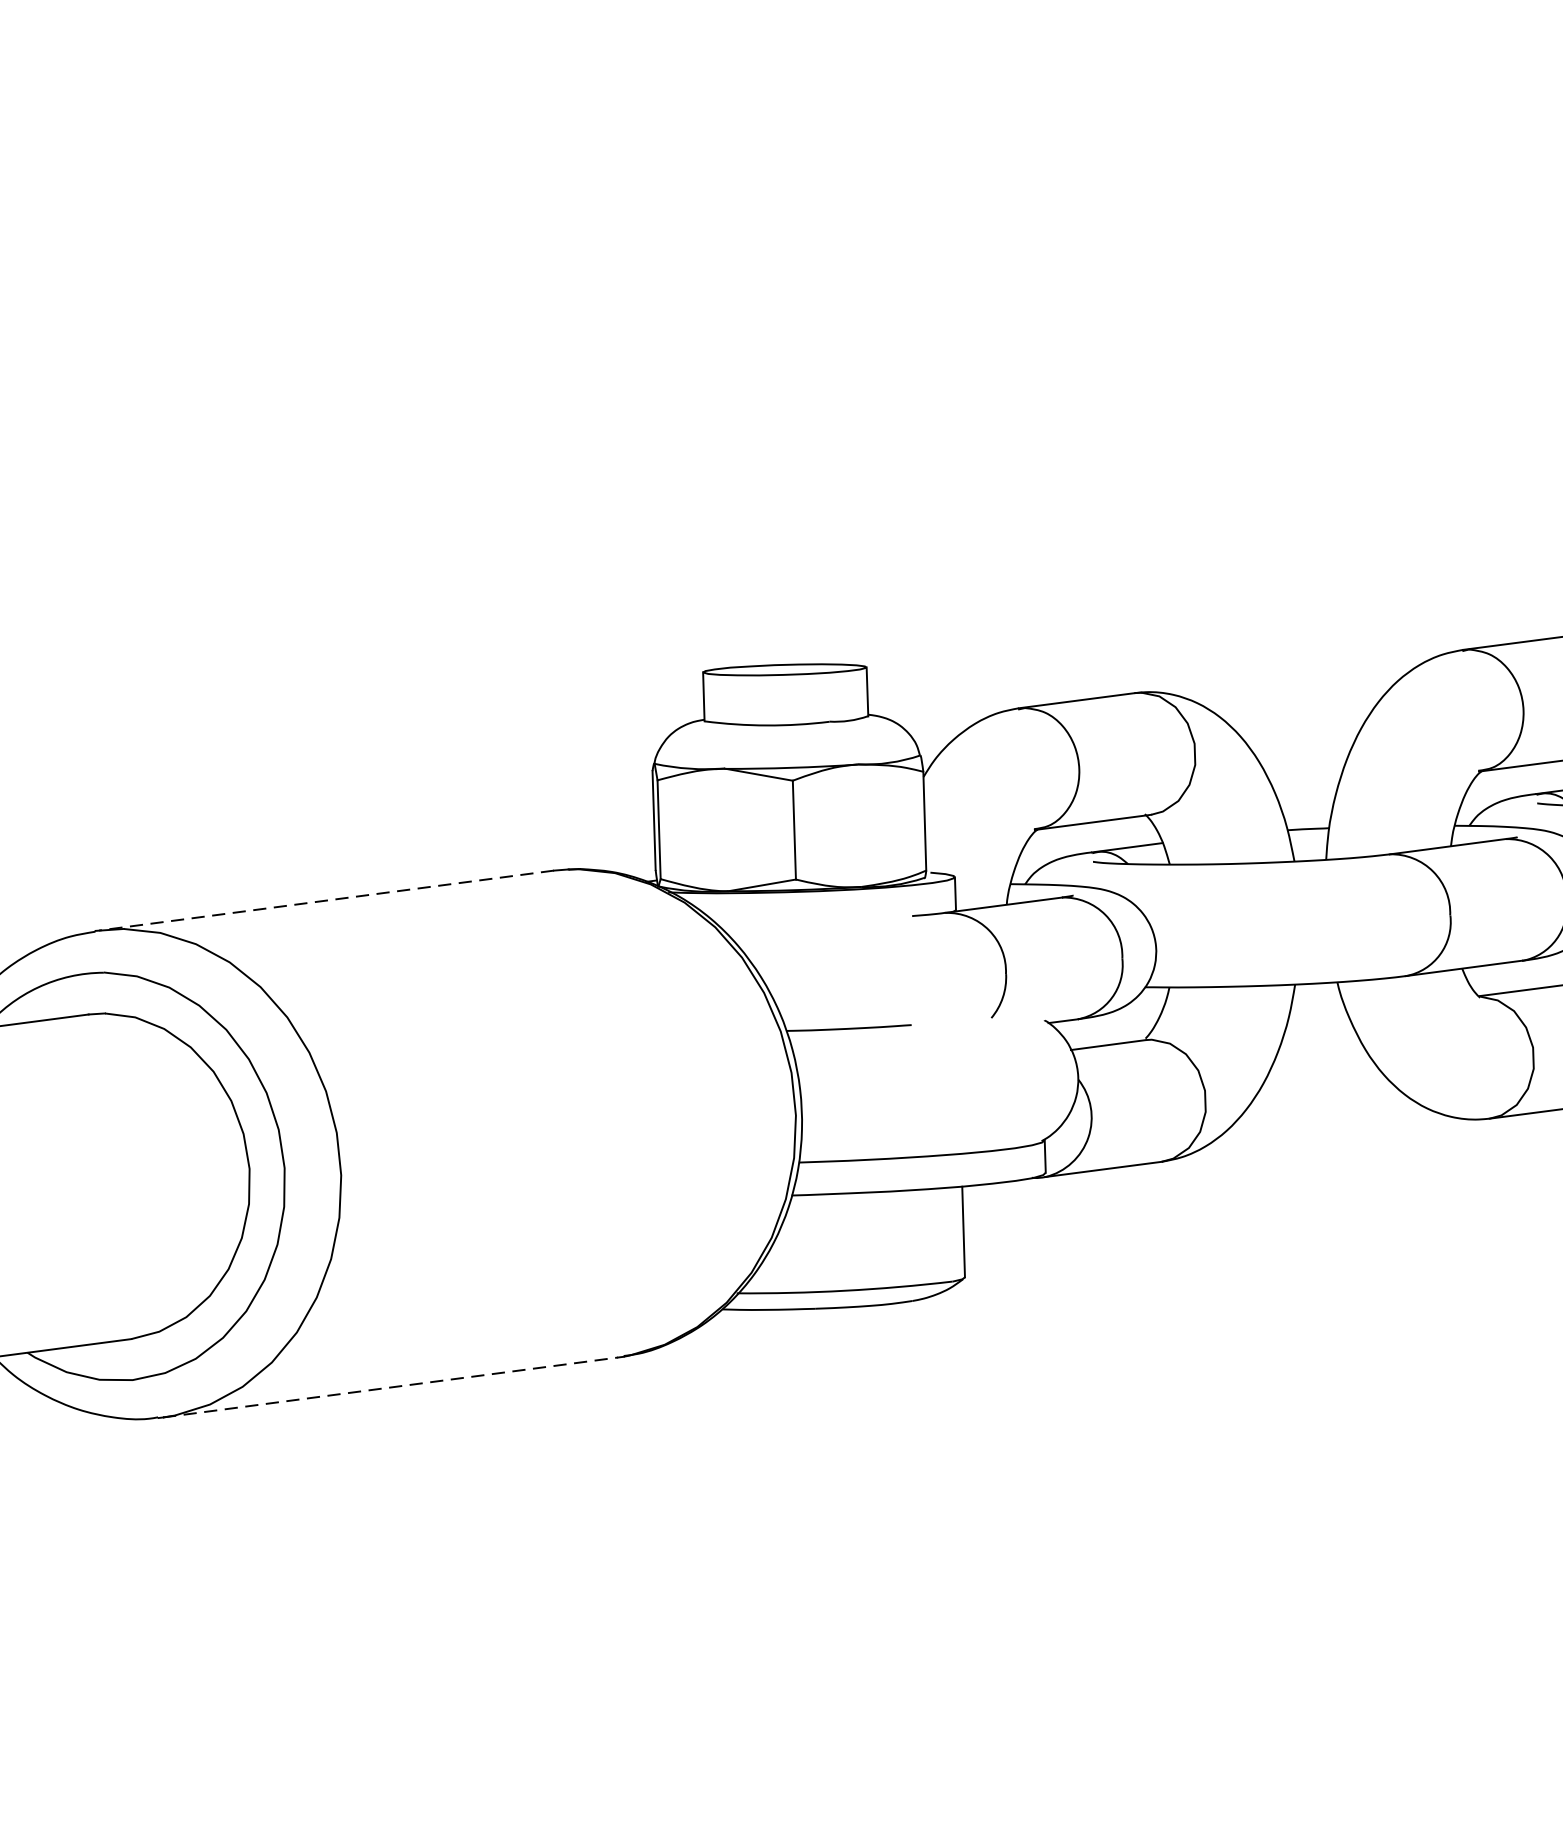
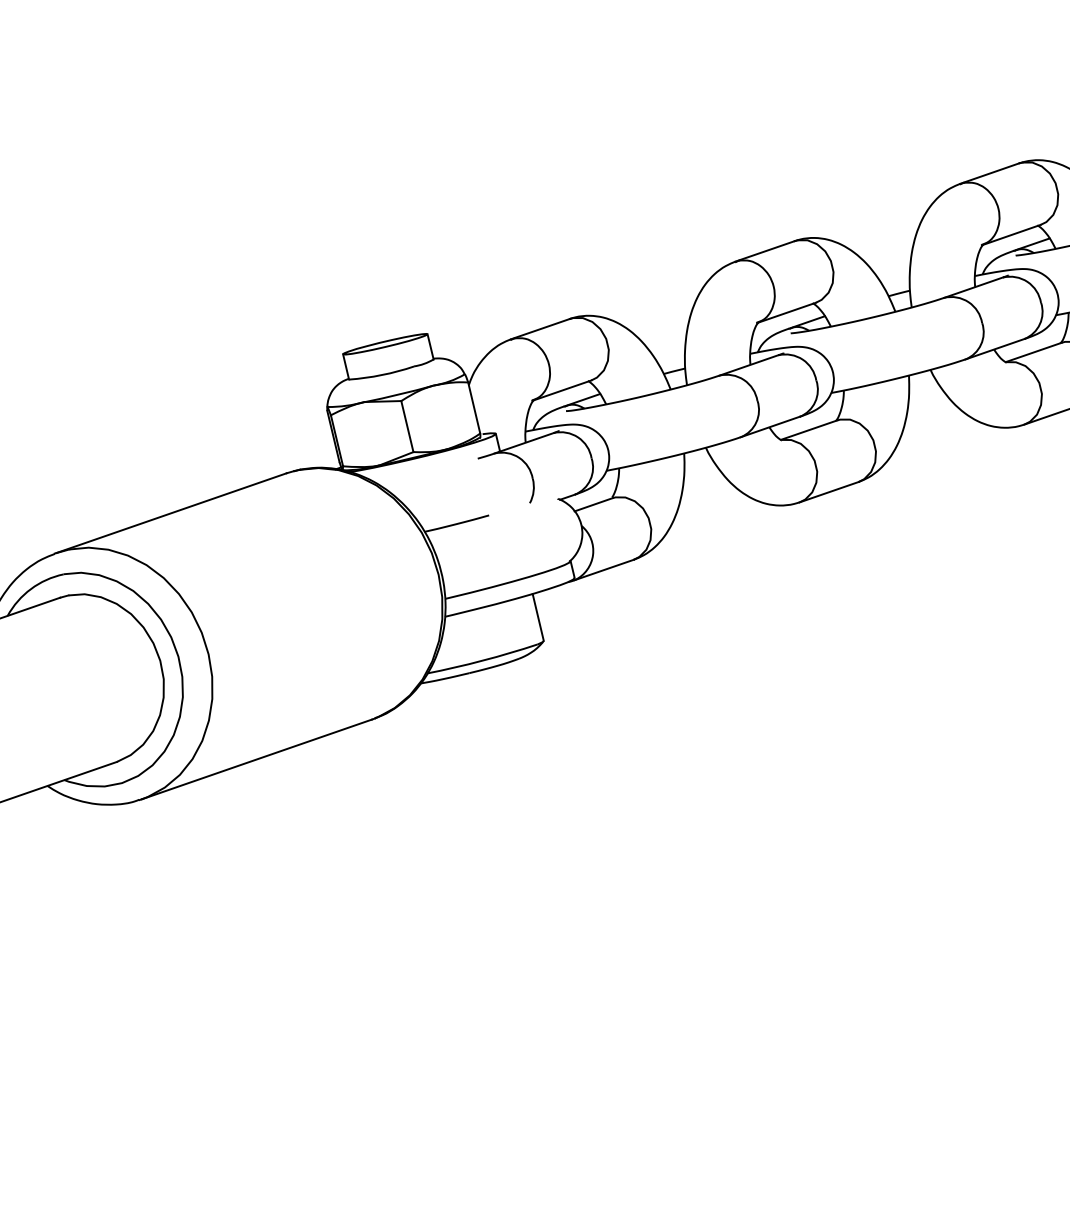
line: (326, 901) -> (171, 513), dashed -> solid
line: (389, 1387) -> (256, 759), dashed -> solid

